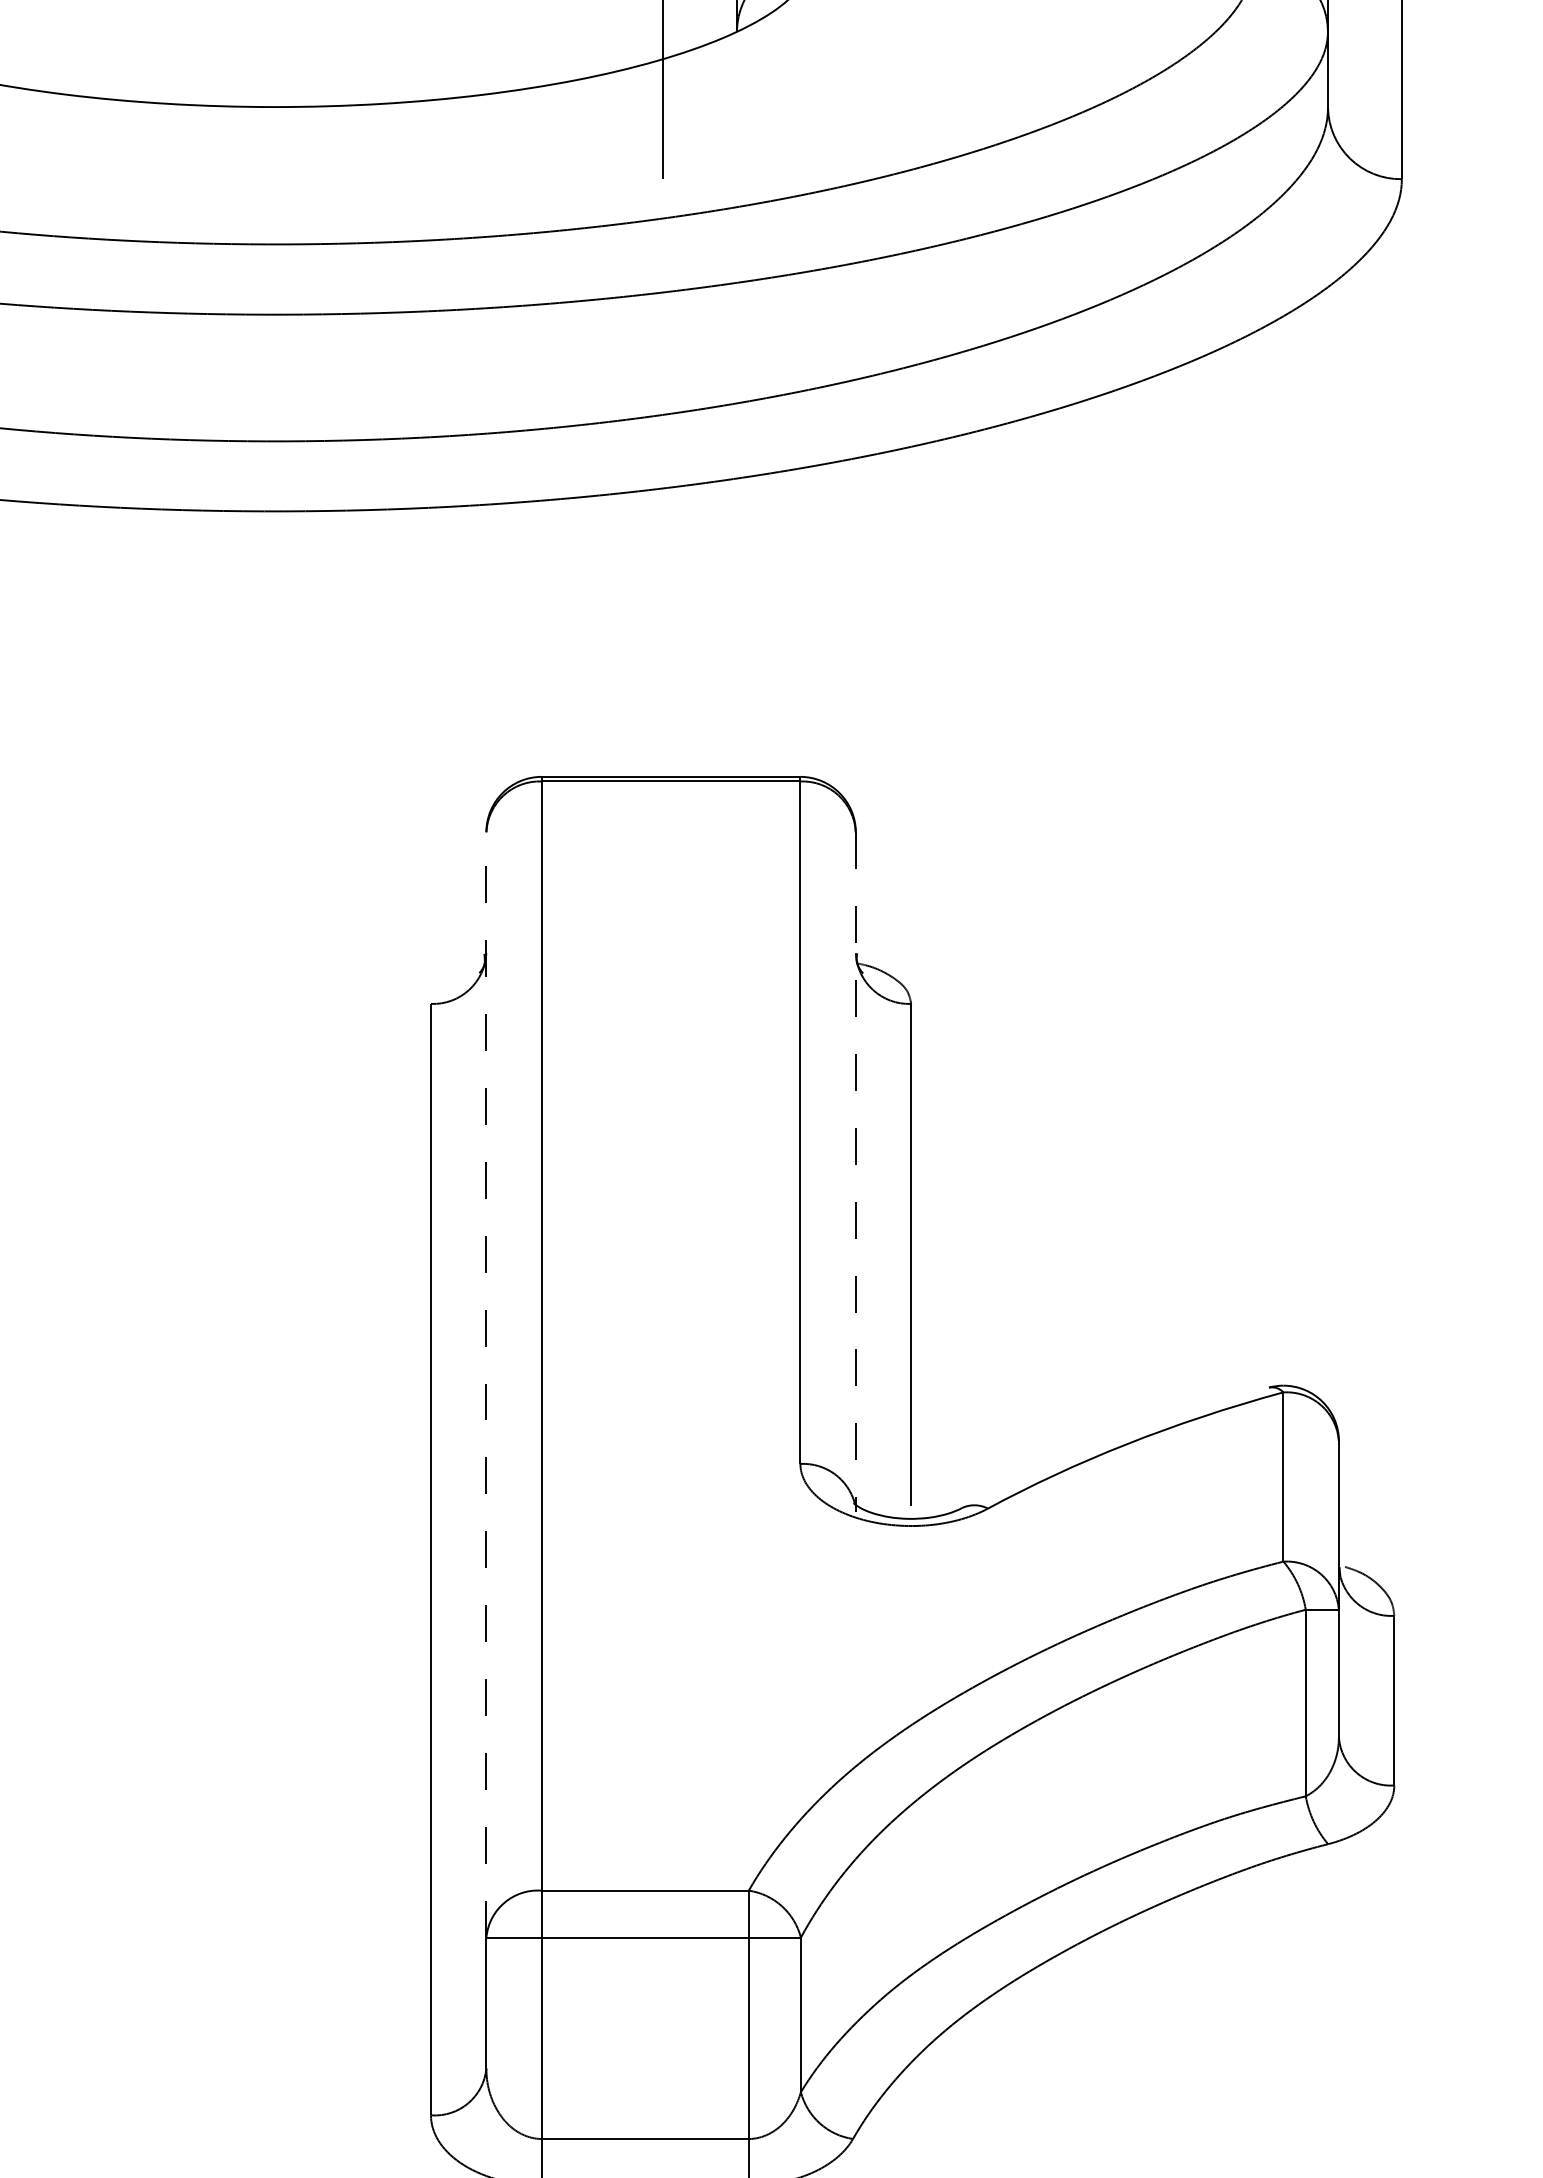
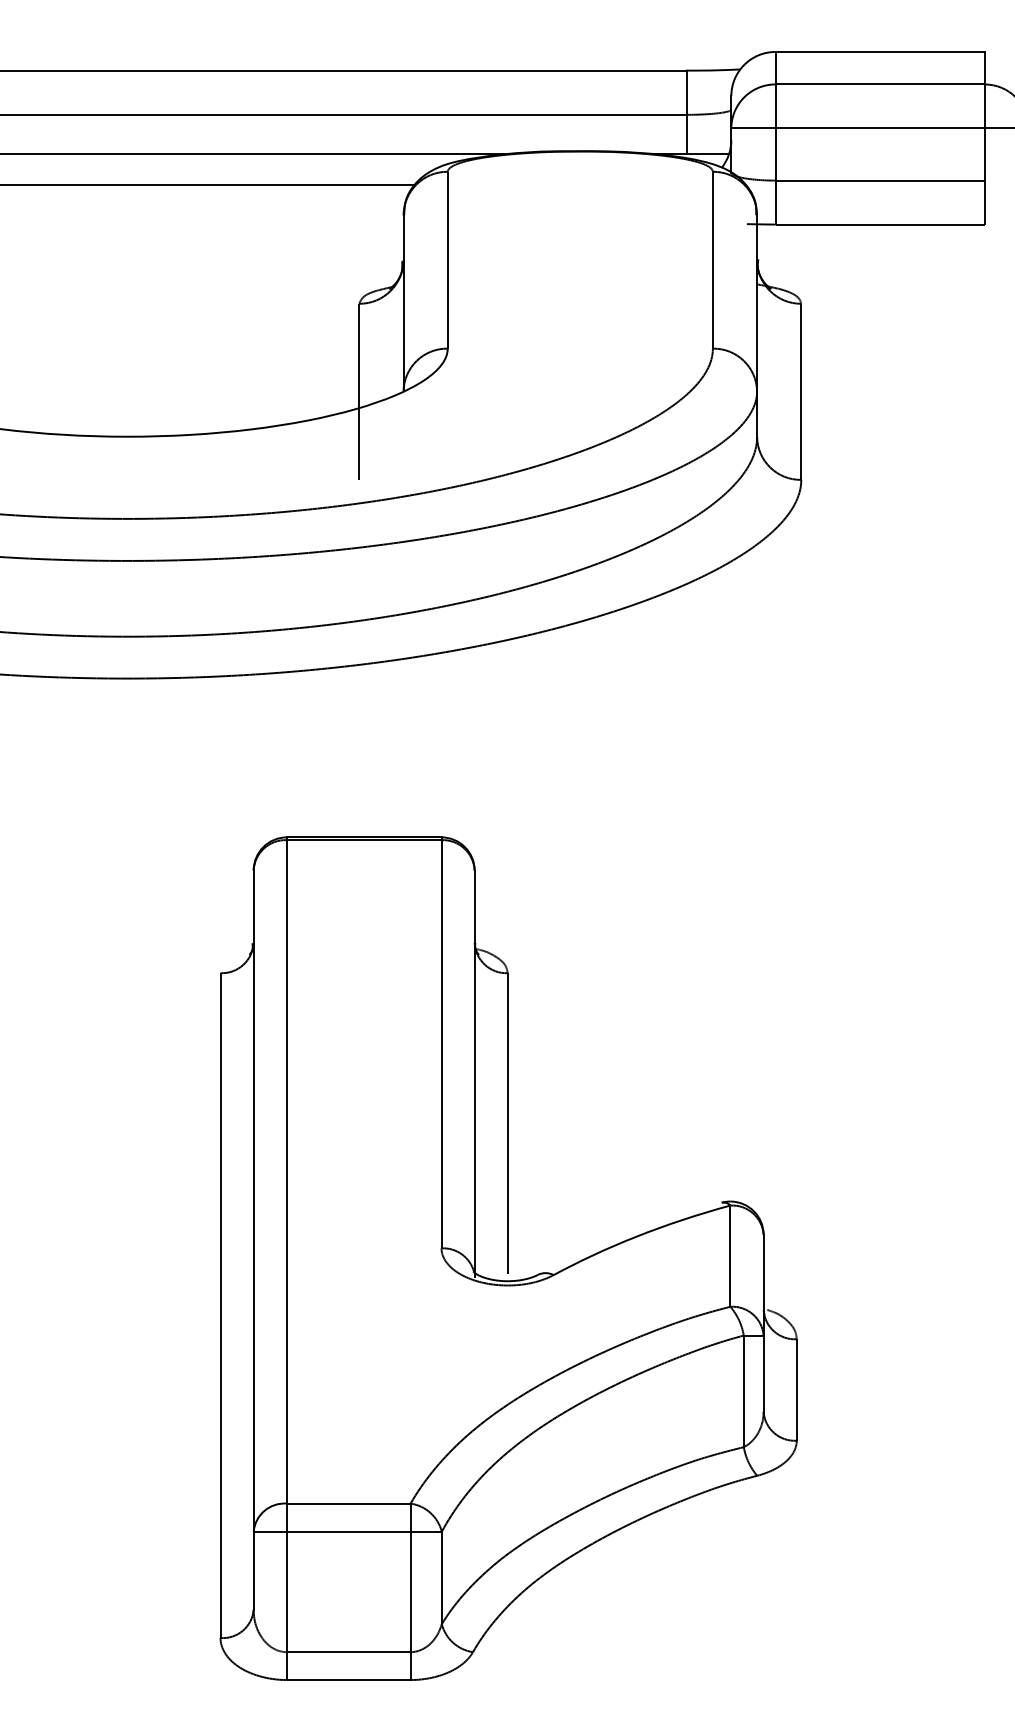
line: (855, 1173) -> (474, 1074), dashed -> solid
line: (486, 1385) -> (253, 1201), dashed -> solid

